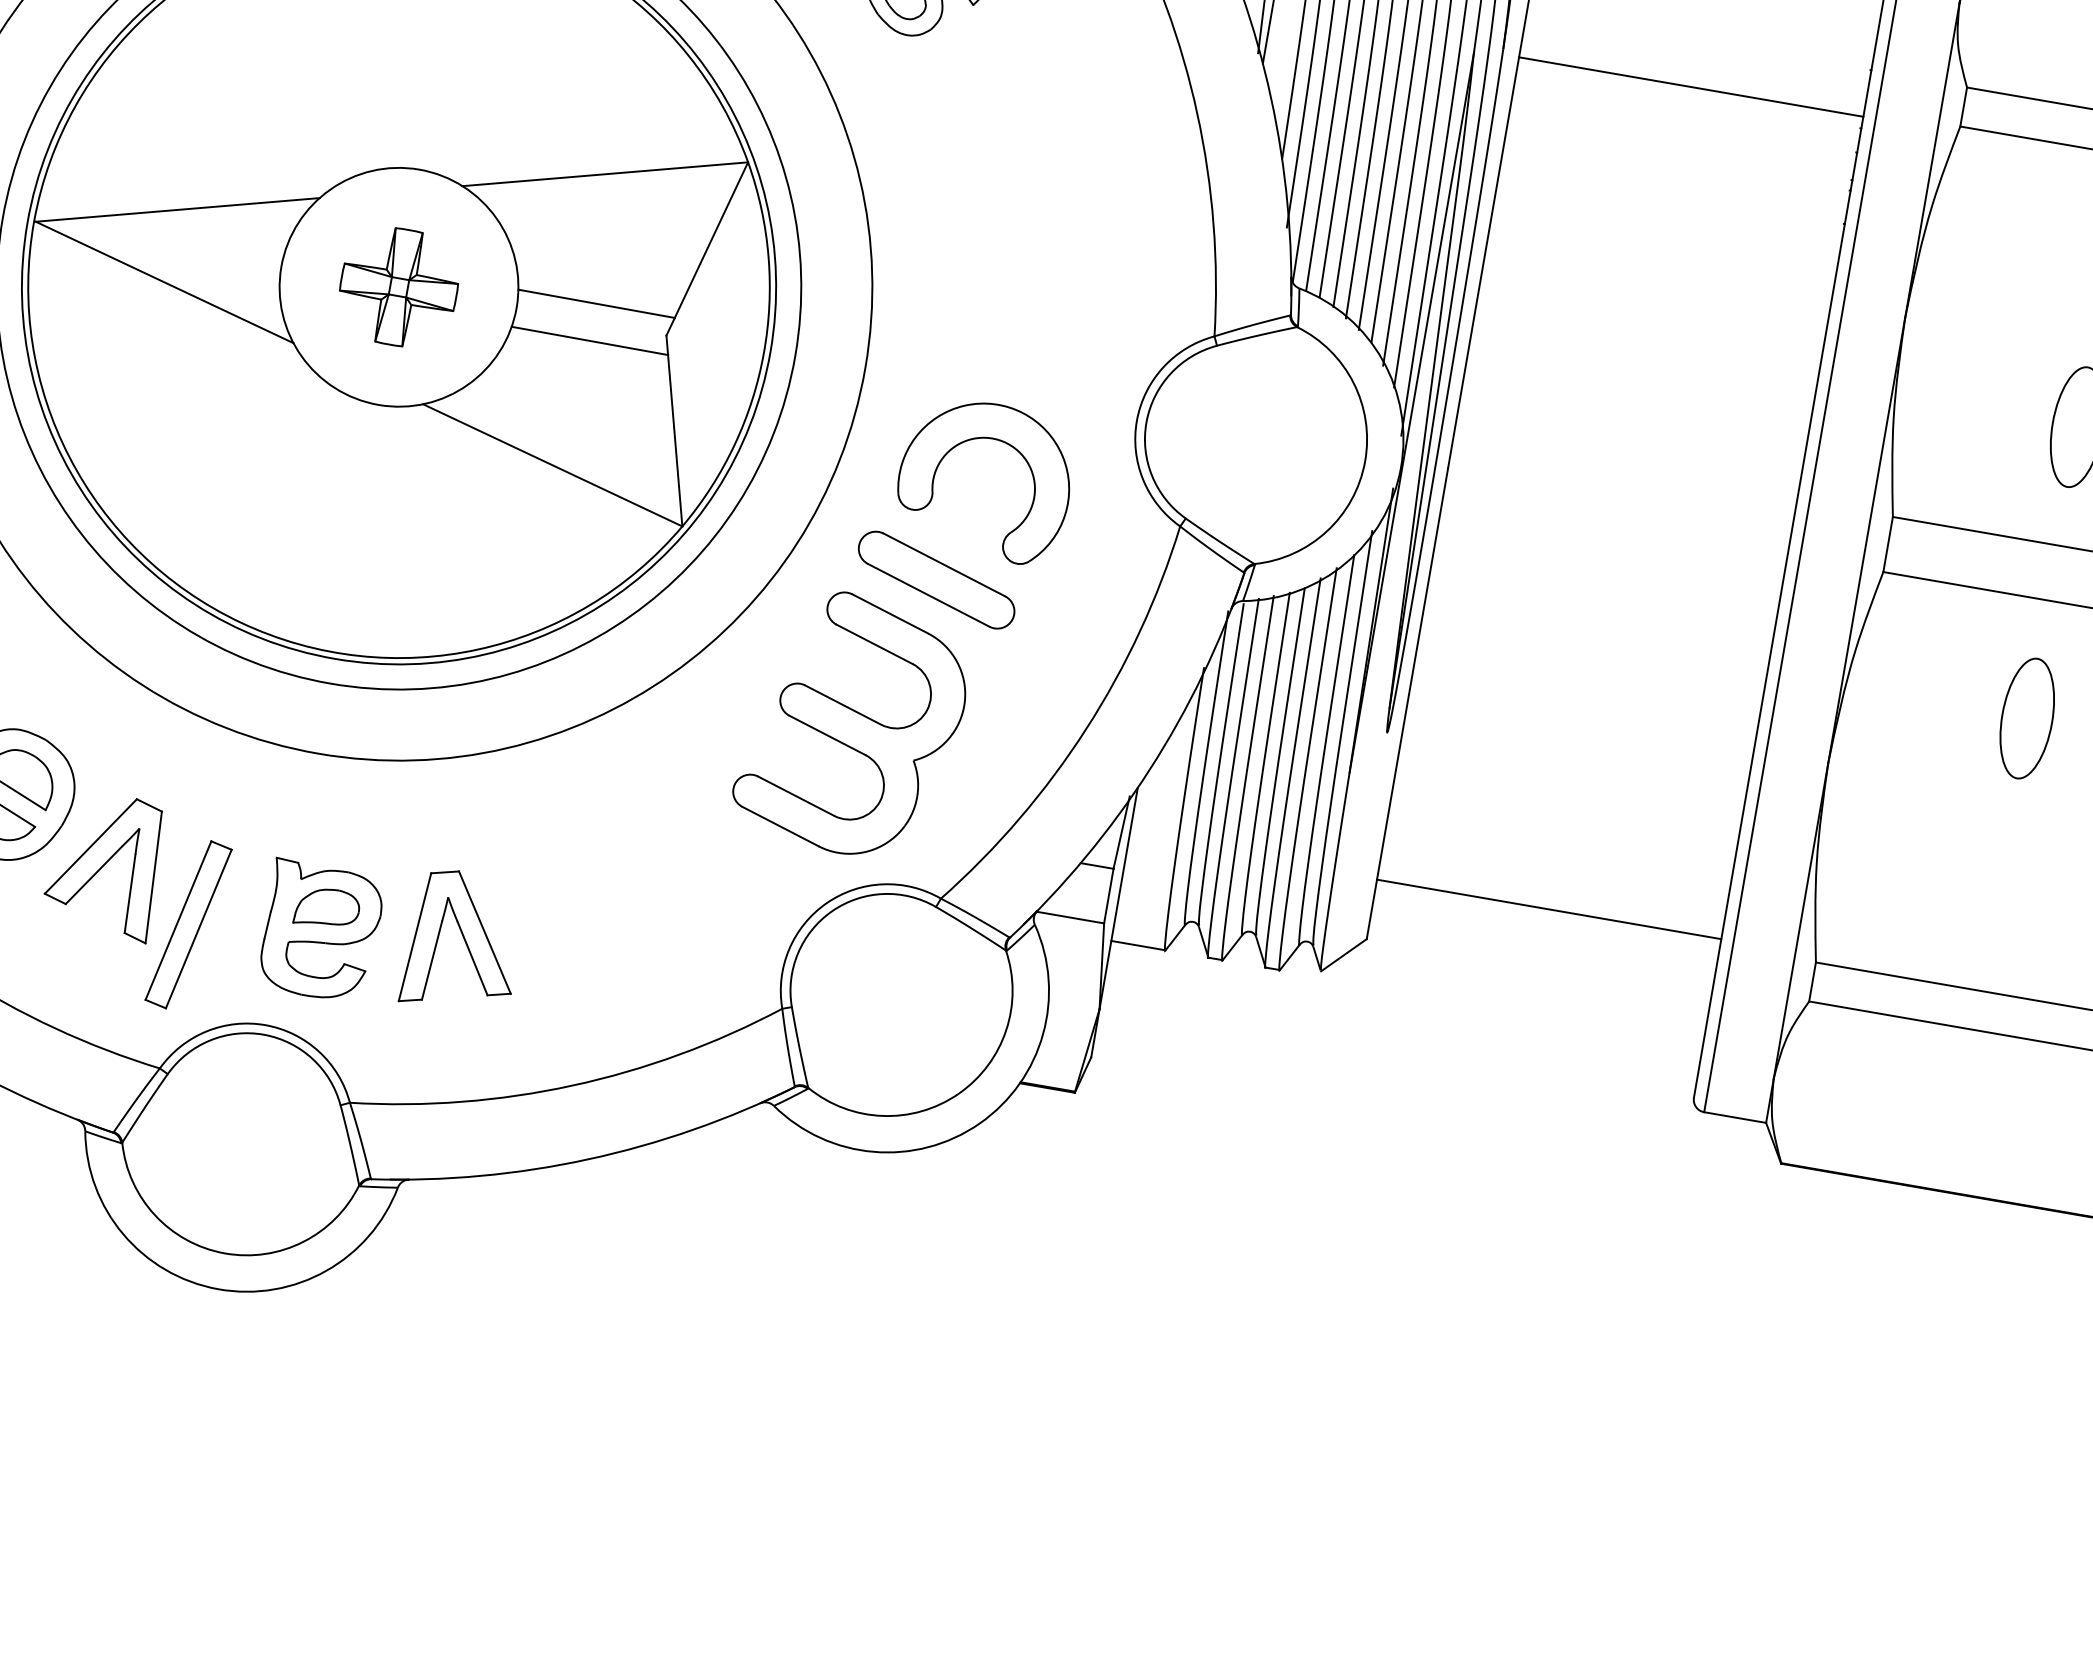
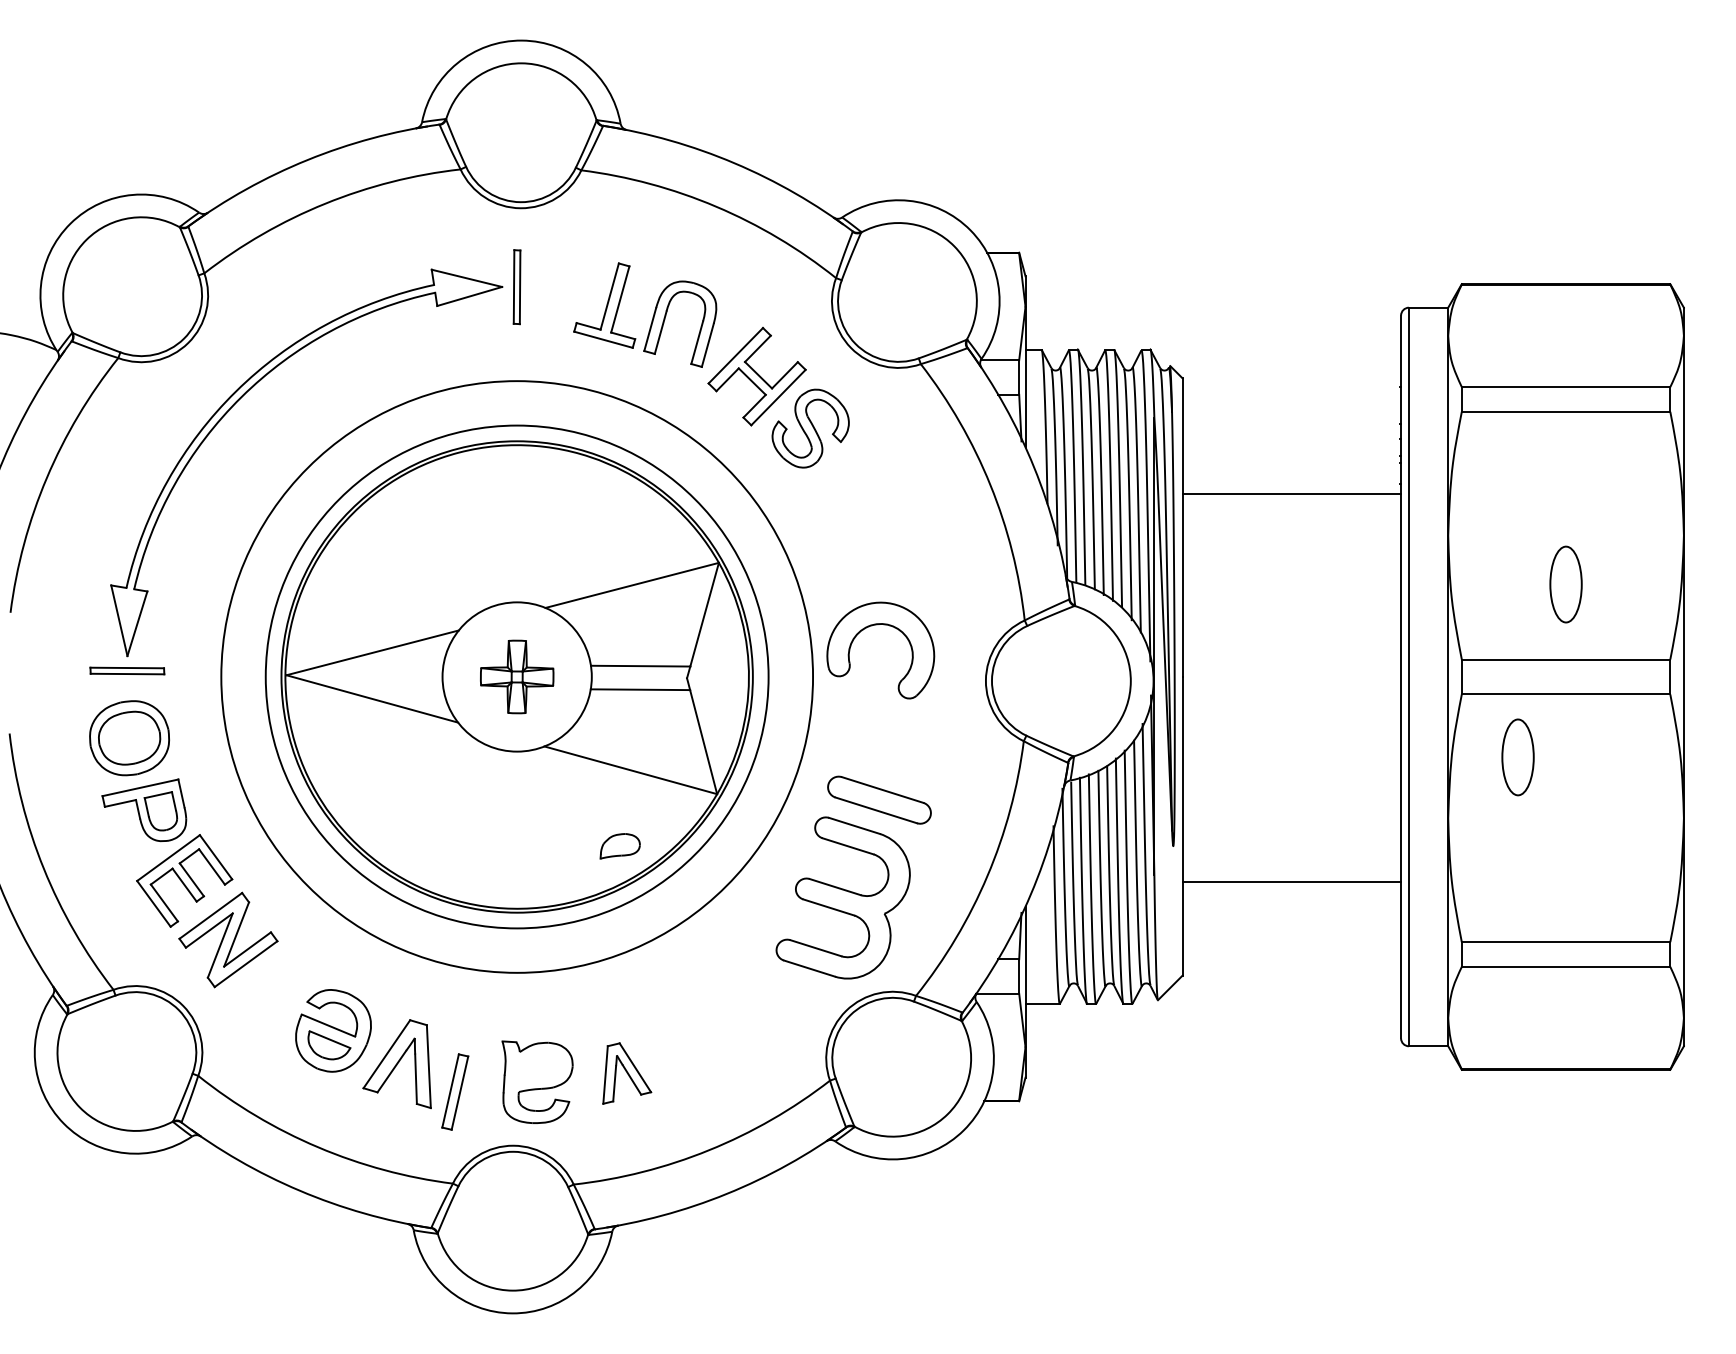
line: (1690, 87) -> (1291, 494), moved
part: (986, 439) -> (877, 625), moved
part: (2026, 718) -> (1517, 757), moved
part: (326, 908) -> (619, 846), moved
line: (1548, 908) -> (1291, 881), moved
part: (187, 923) -> (454, 1091), size x0.7
part: (464, 942) -> (627, 1073), size x0.7

